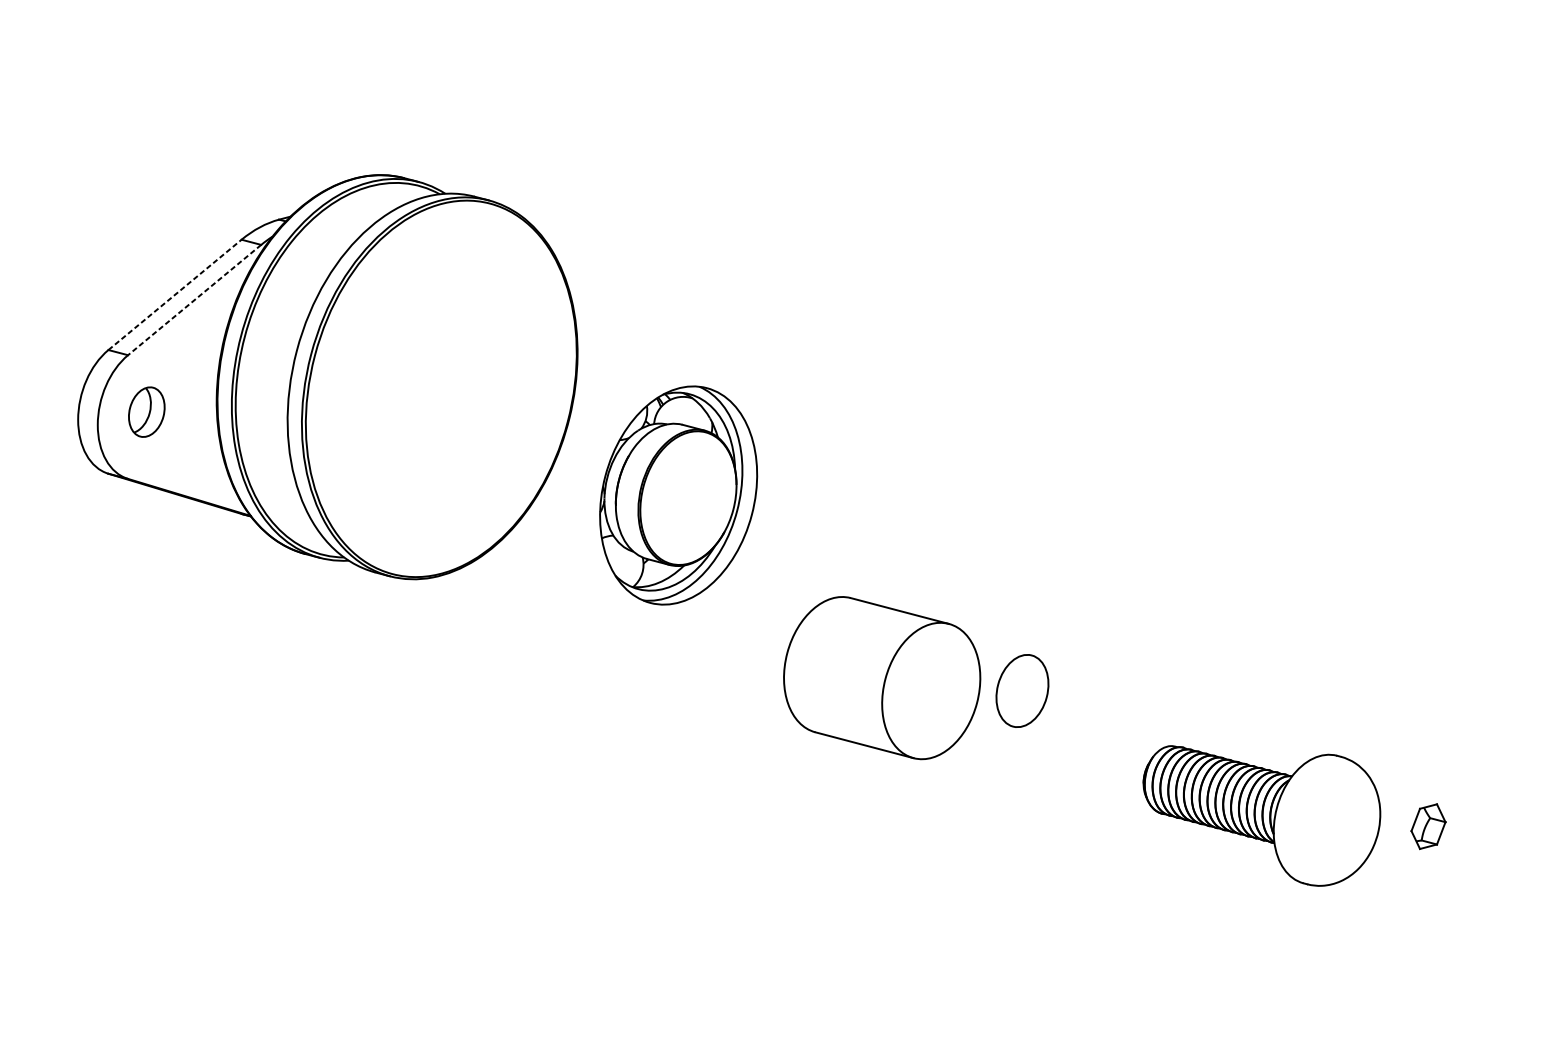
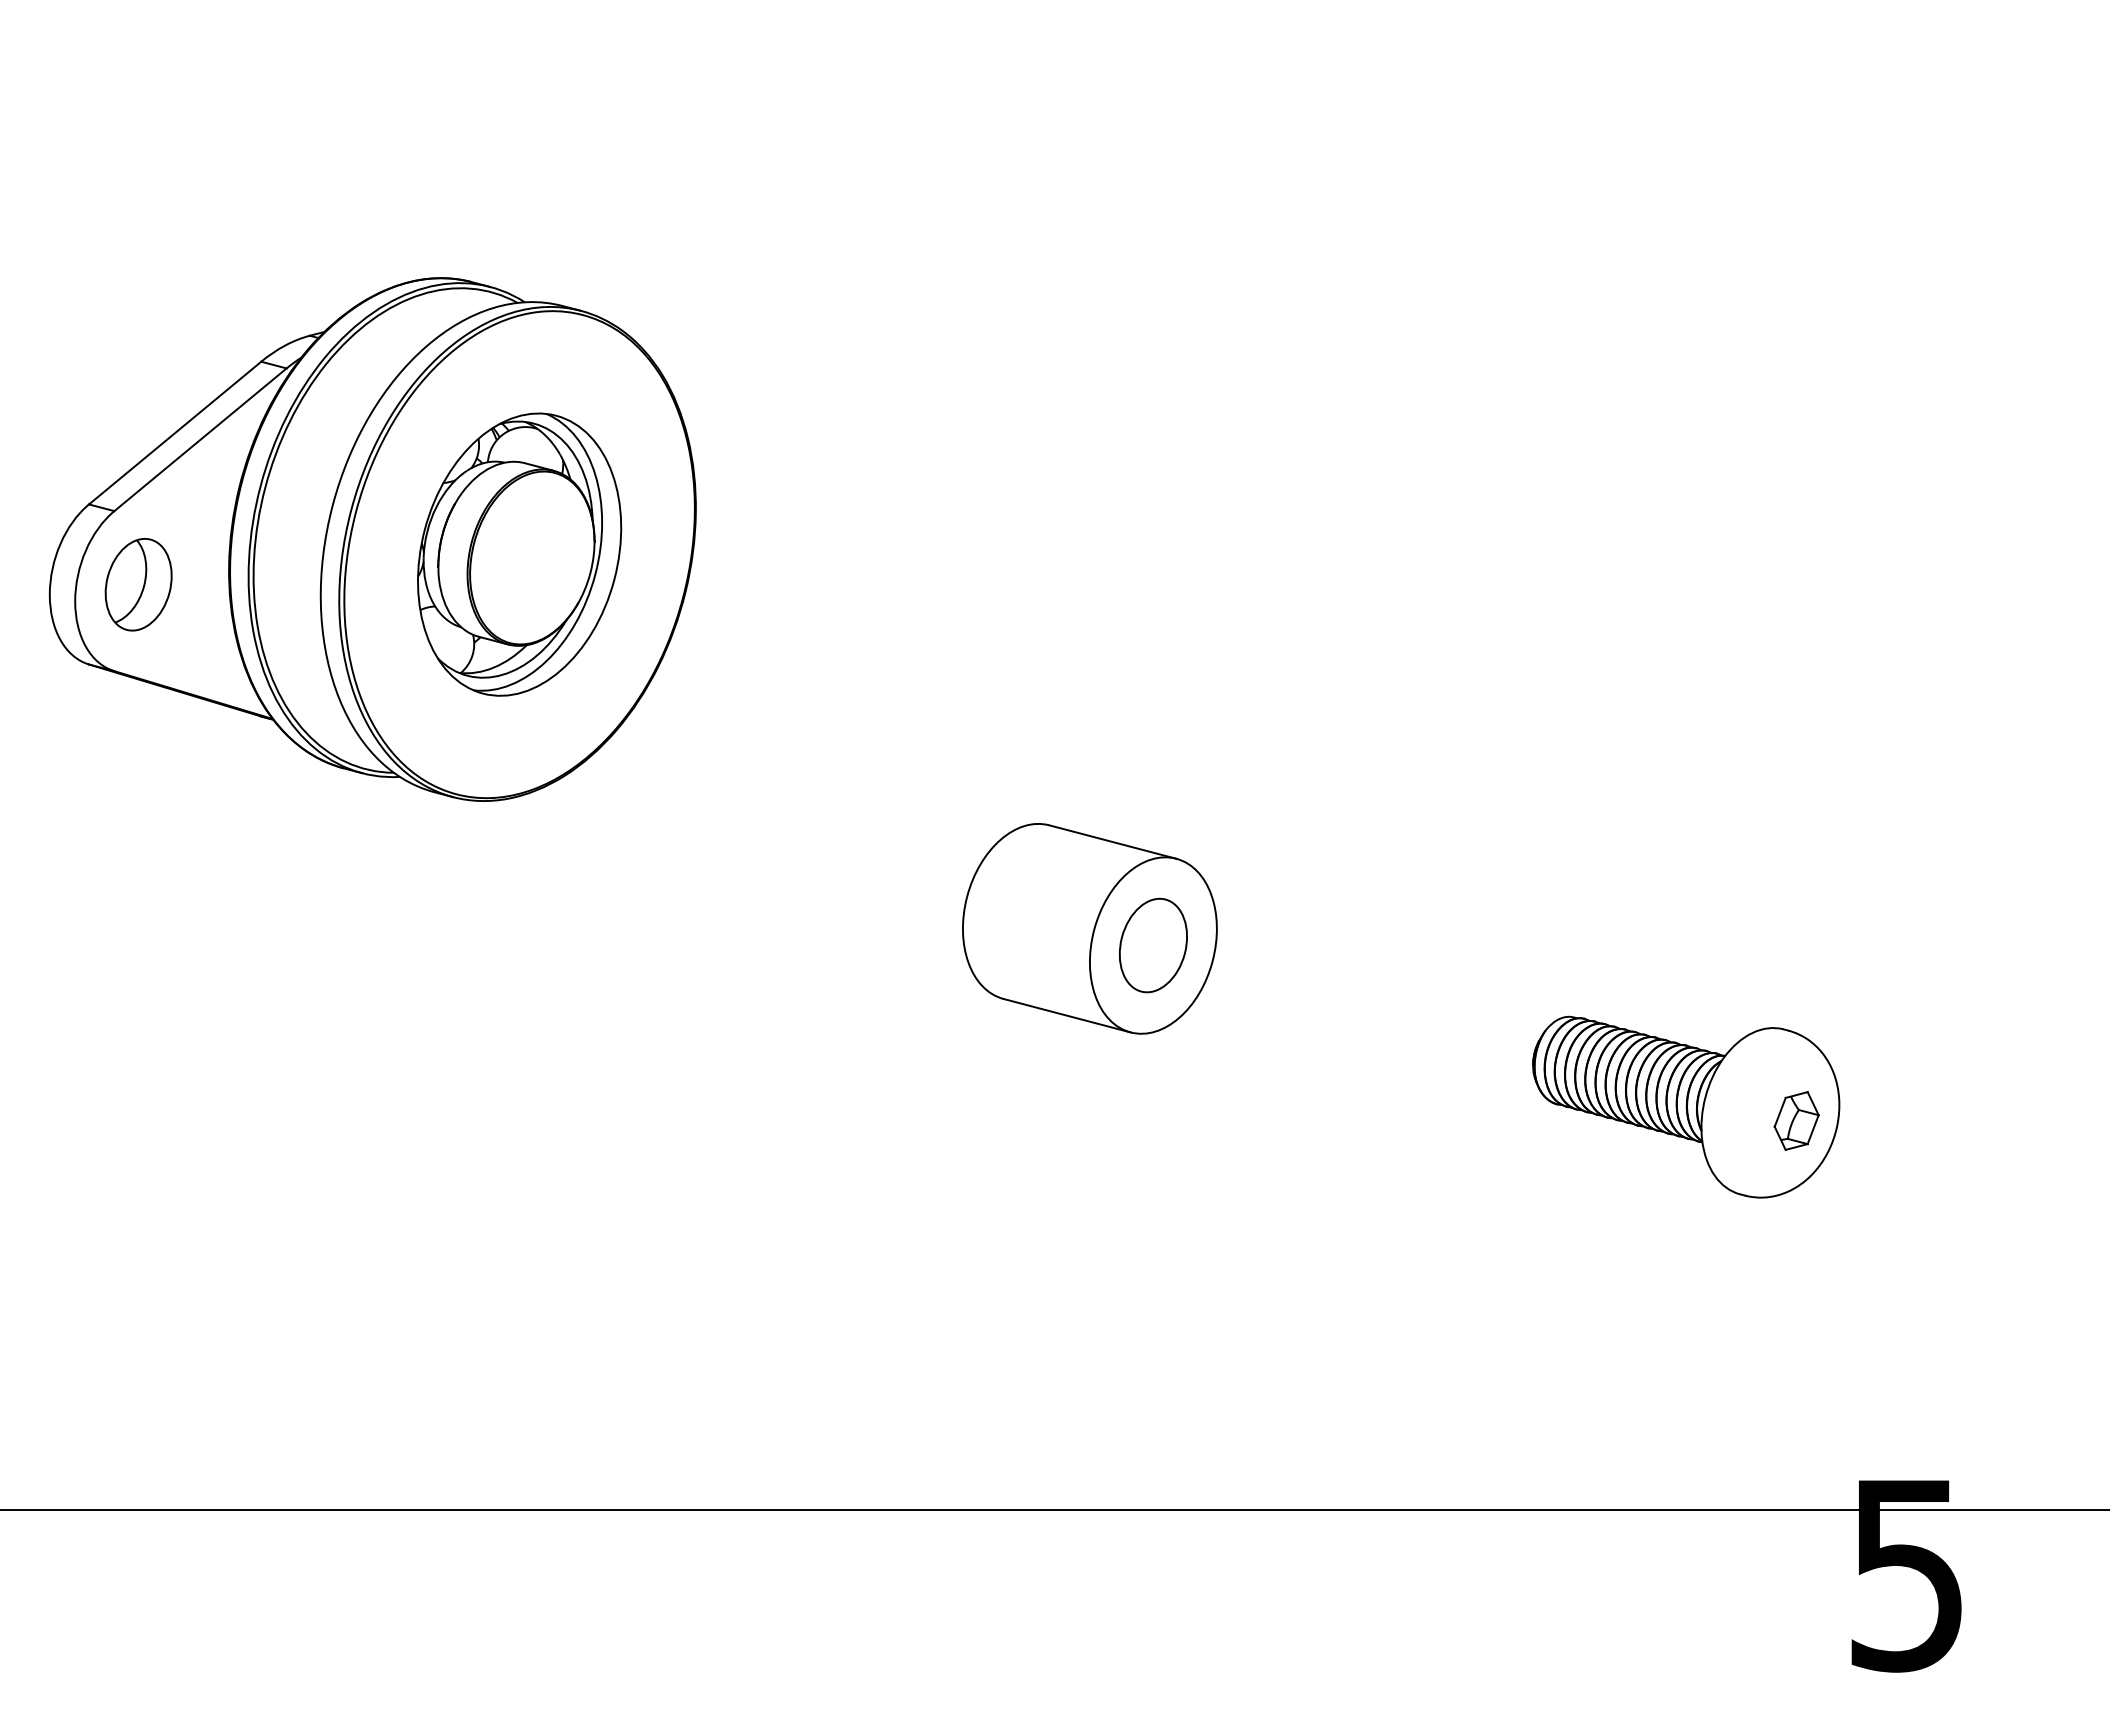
line: (175, 295) -> (175, 433), dashed -> solid
line: (194, 299) -> (200, 439), dashed -> solid
part: (146, 411) -> (138, 584), size x1.43
part: (678, 495) -> (519, 554), moved
part: (1021, 690) -> (1152, 945), moved
part: (1262, 815) -> (1686, 1106), moved

